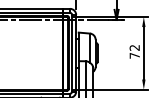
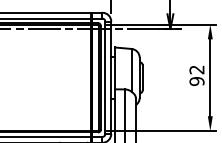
text: (134, 55) -> (196, 81), 72 -> 92

